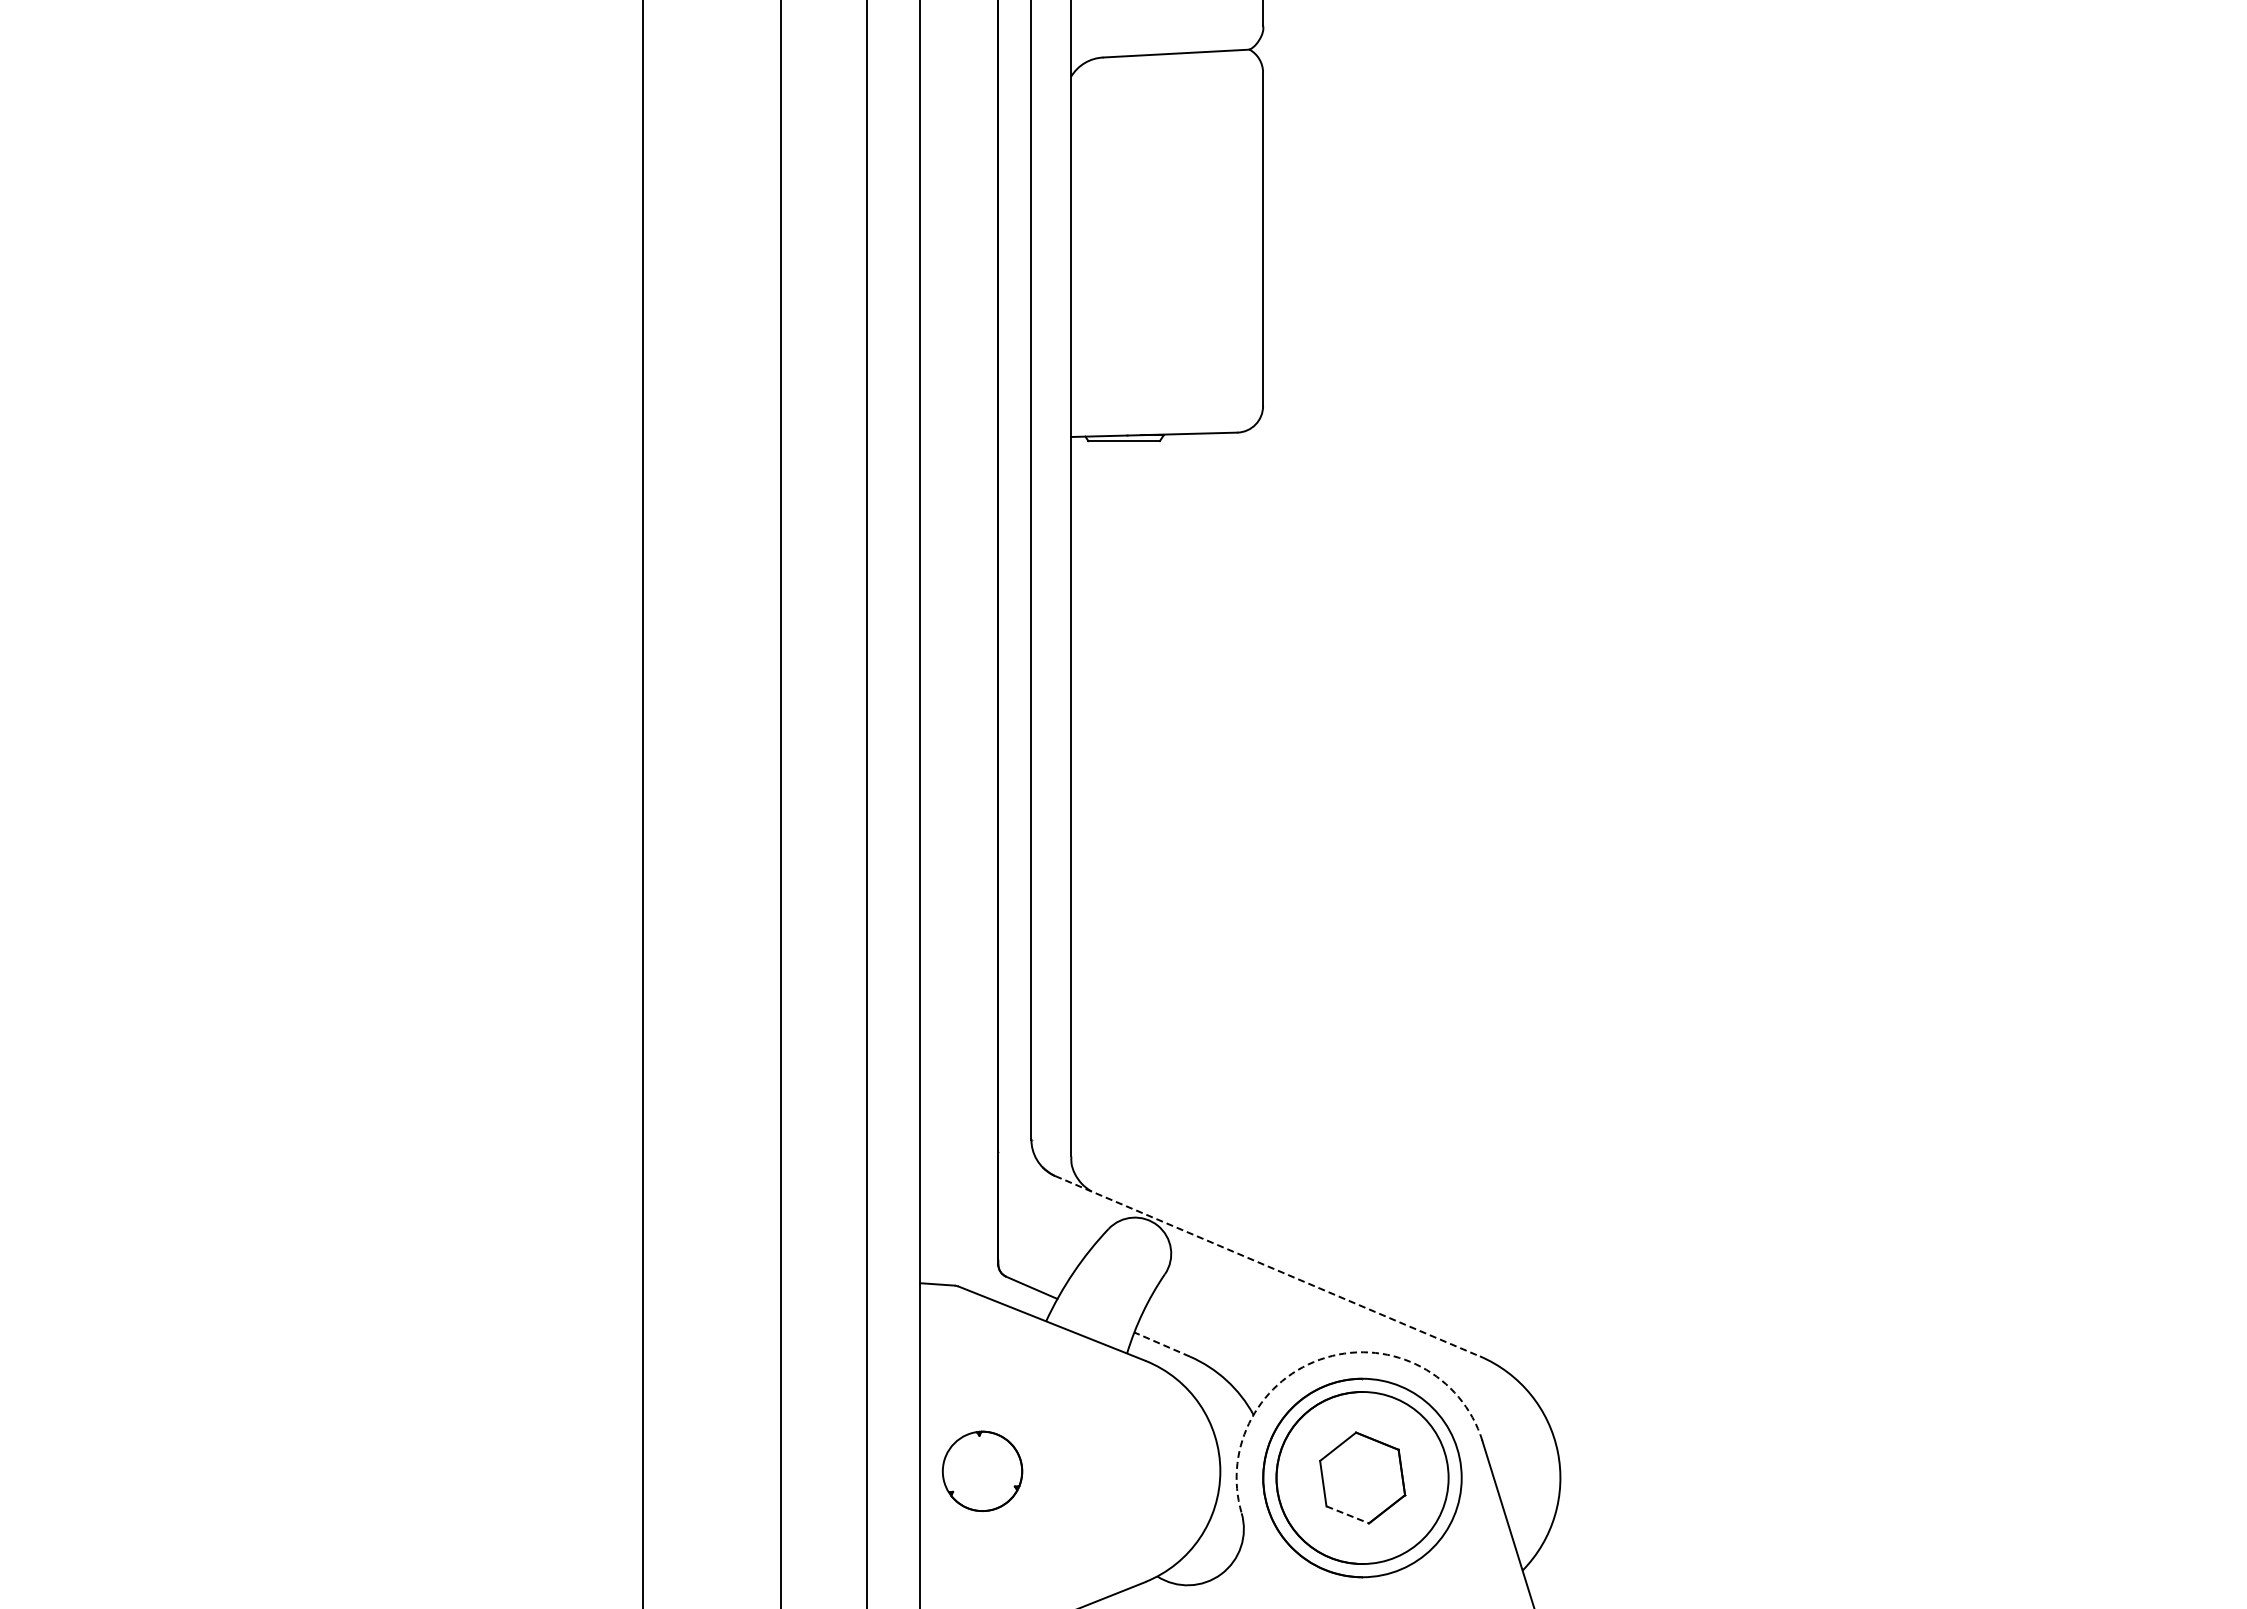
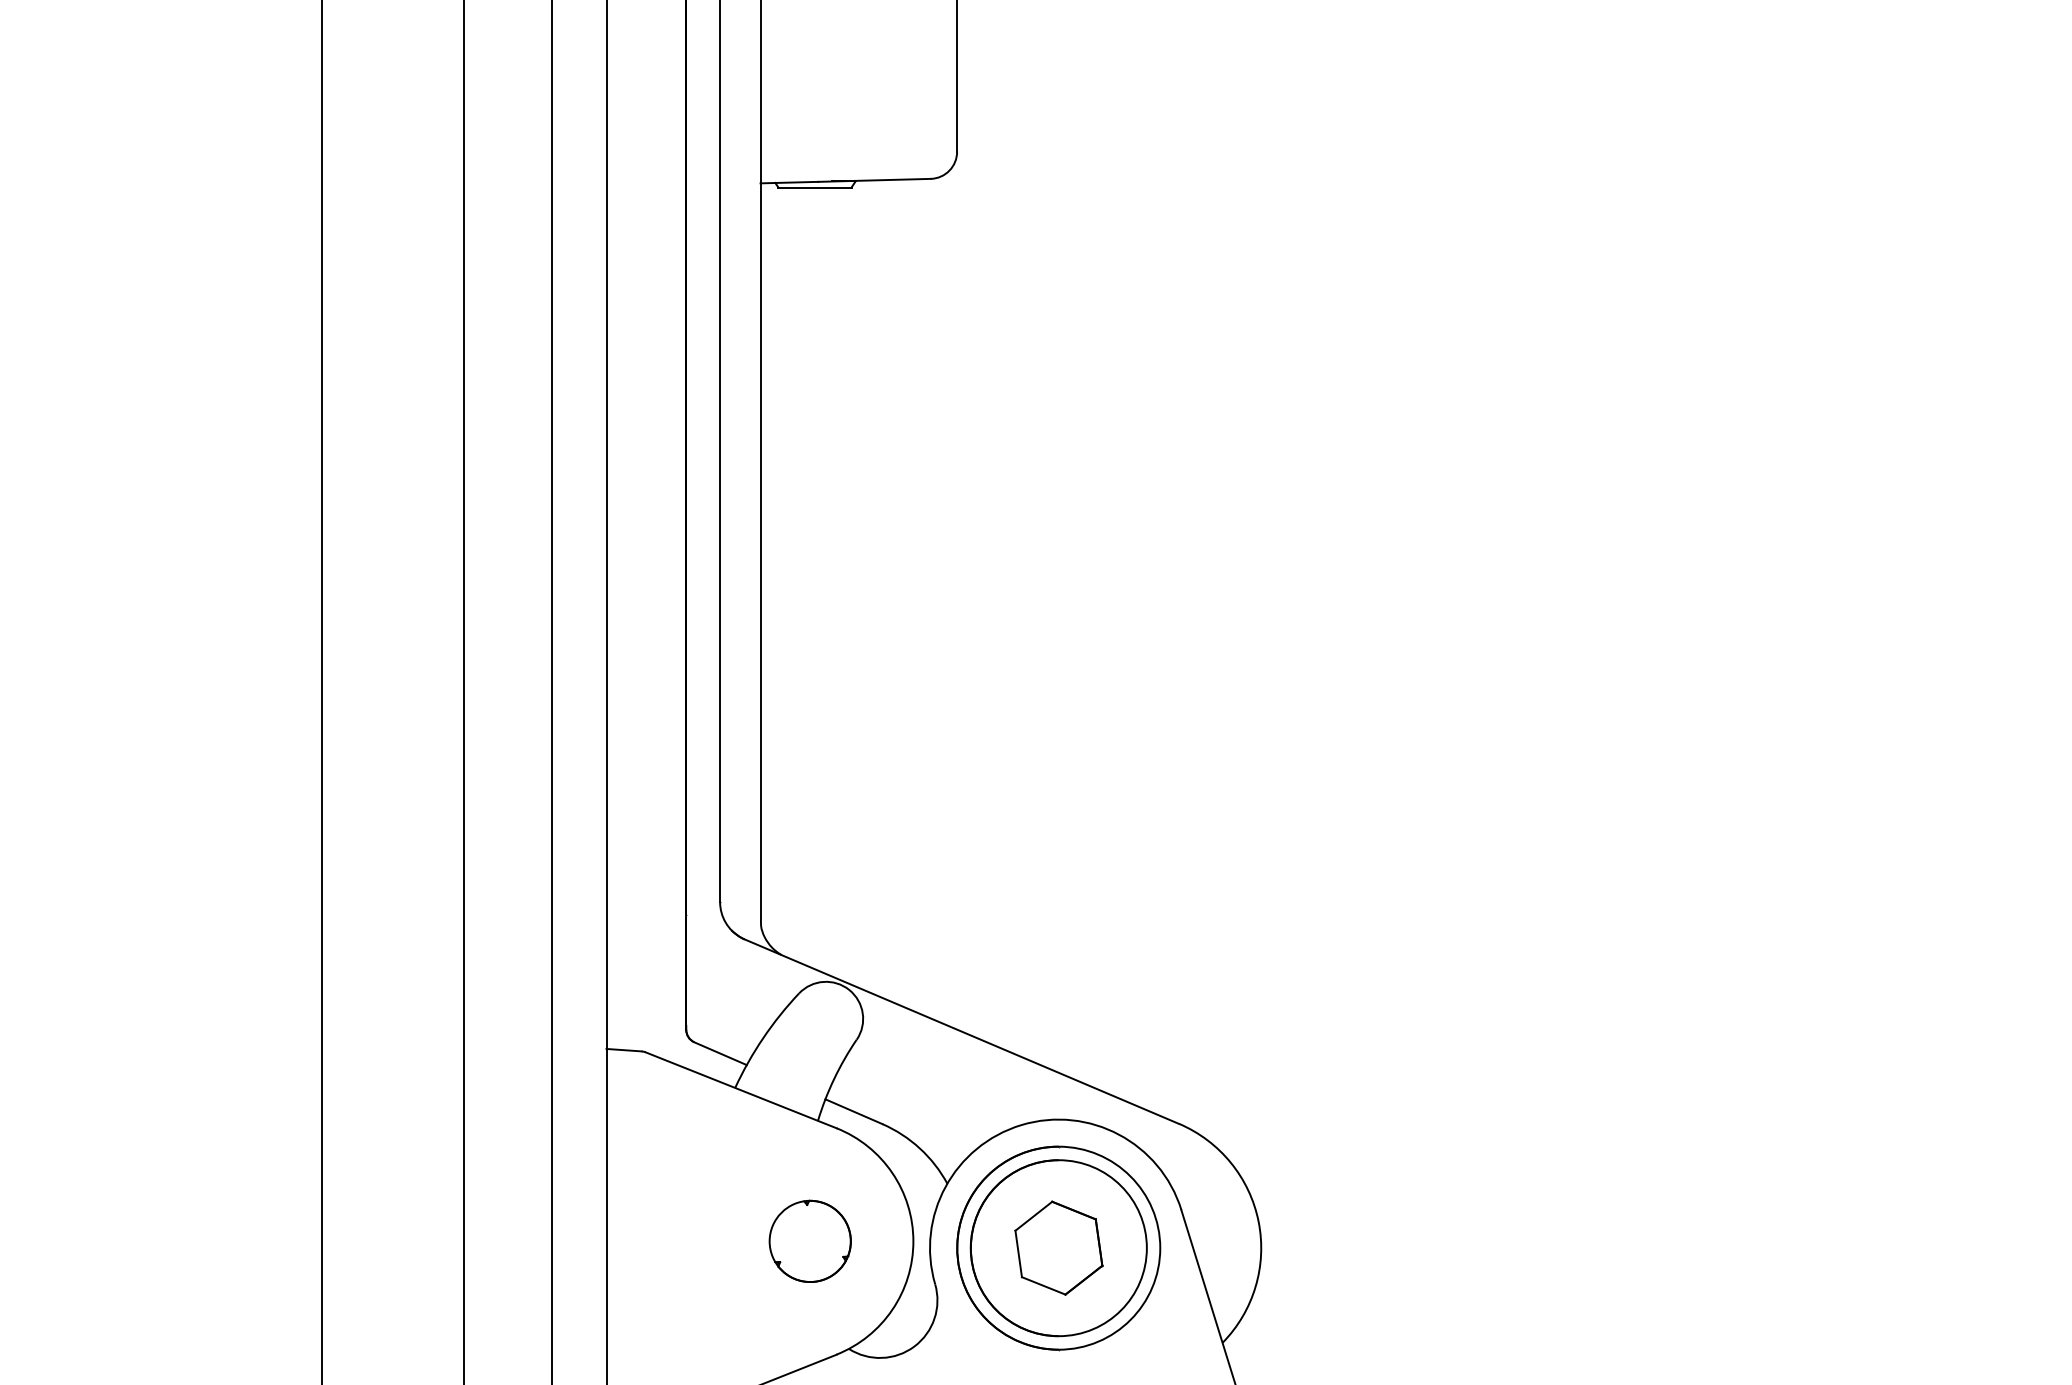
line: (1267, 1266) -> (961, 1031), dashed -> solid
line: (1161, 1344) -> (853, 1111), dashed -> solid
arc: (1326, 1357) -> (1021, 1124), dashed -> solid
part: (982, 1470) -> (810, 1240), moved
line: (1347, 1514) -> (1043, 1285), dashed -> solid

